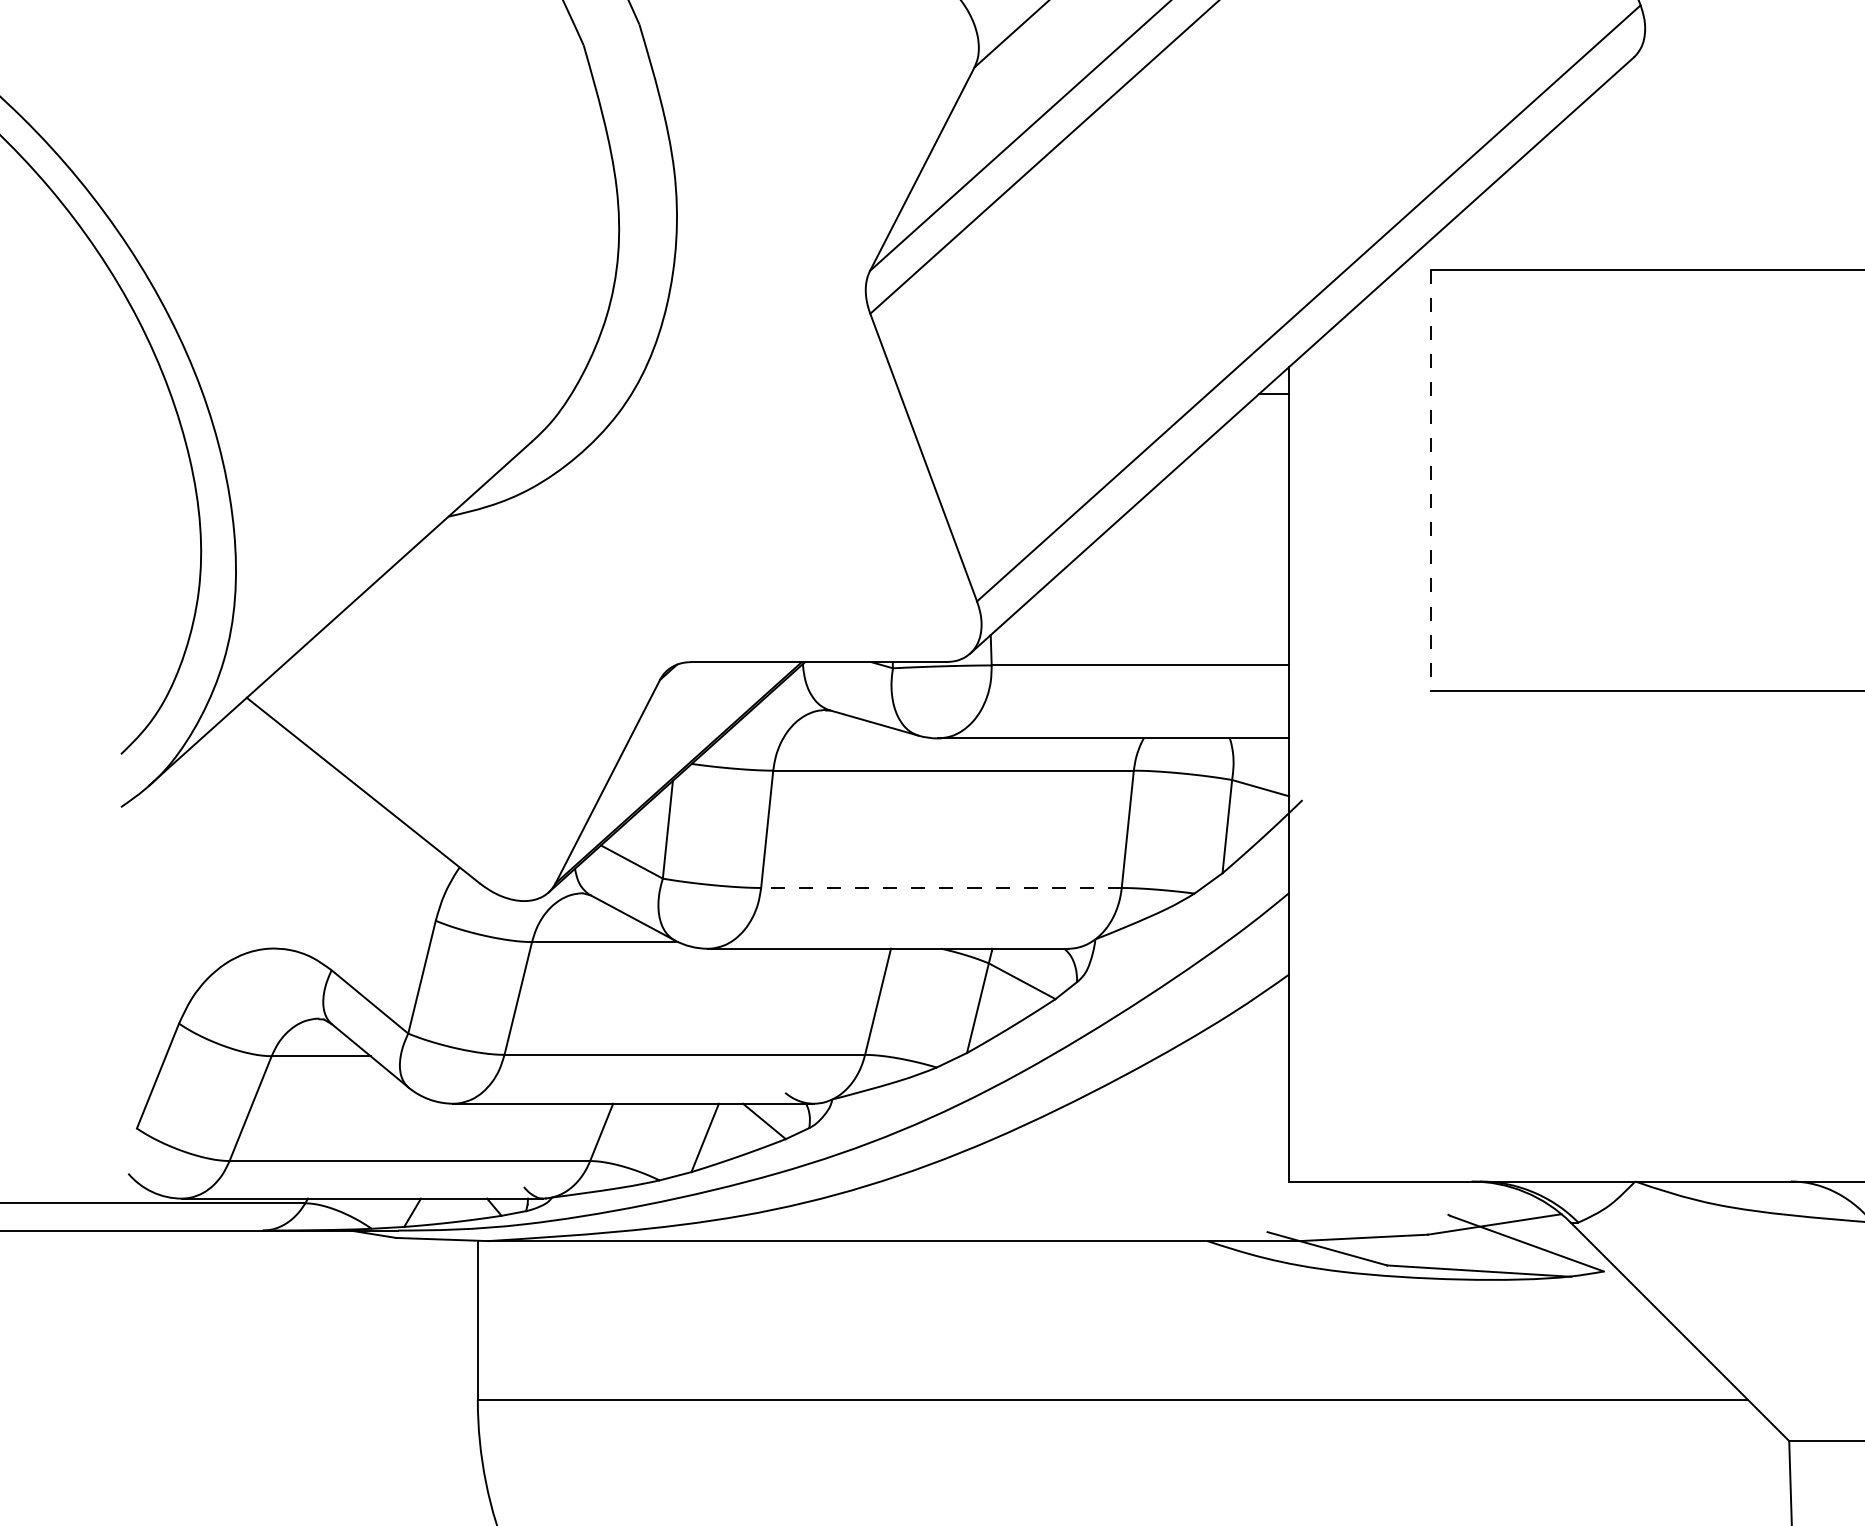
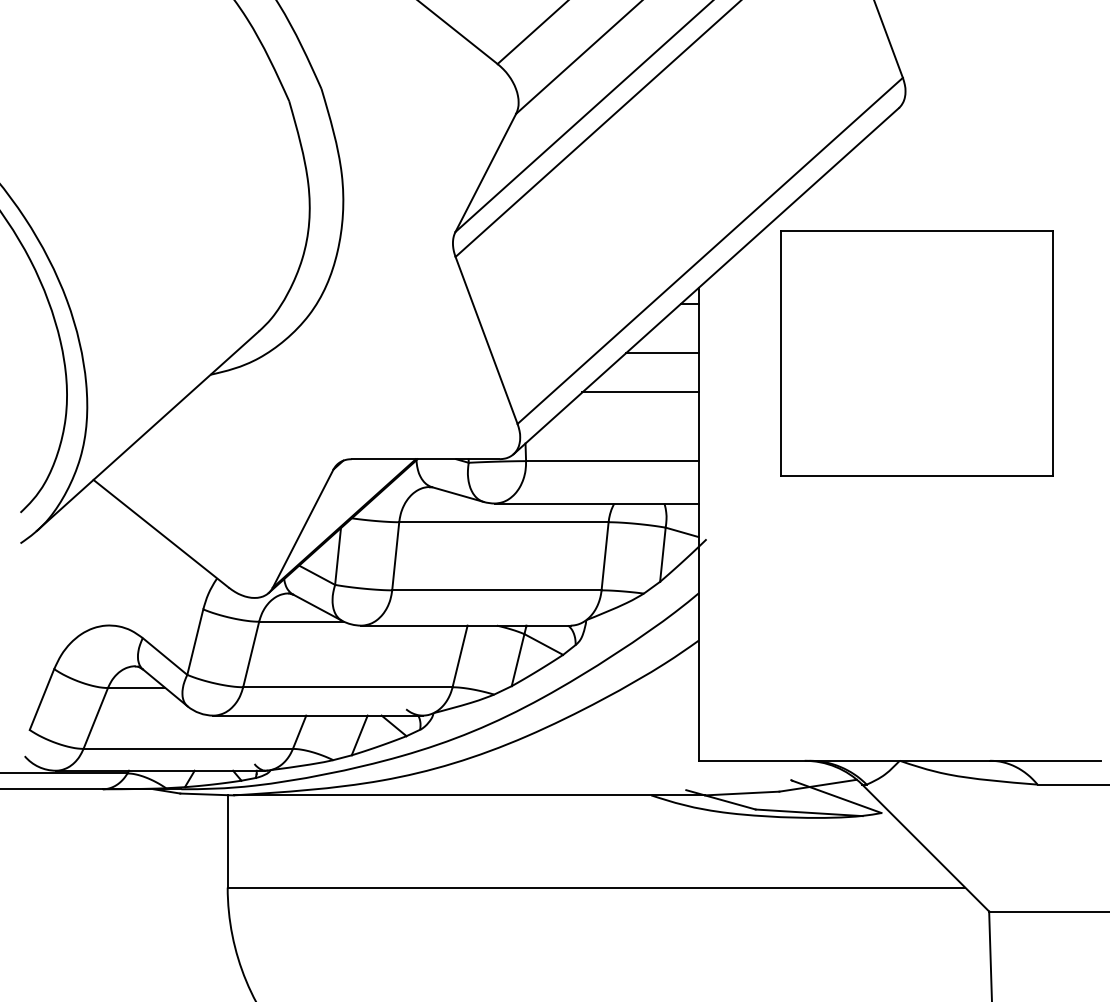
line: (1226, 478) -> (662, 352), added
line: (1431, 481) -> (781, 354), dashed -> solid
line: (1188, 547) -> (640, 392), added
line: (940, 888) -> (496, 590), dashed -> solid

